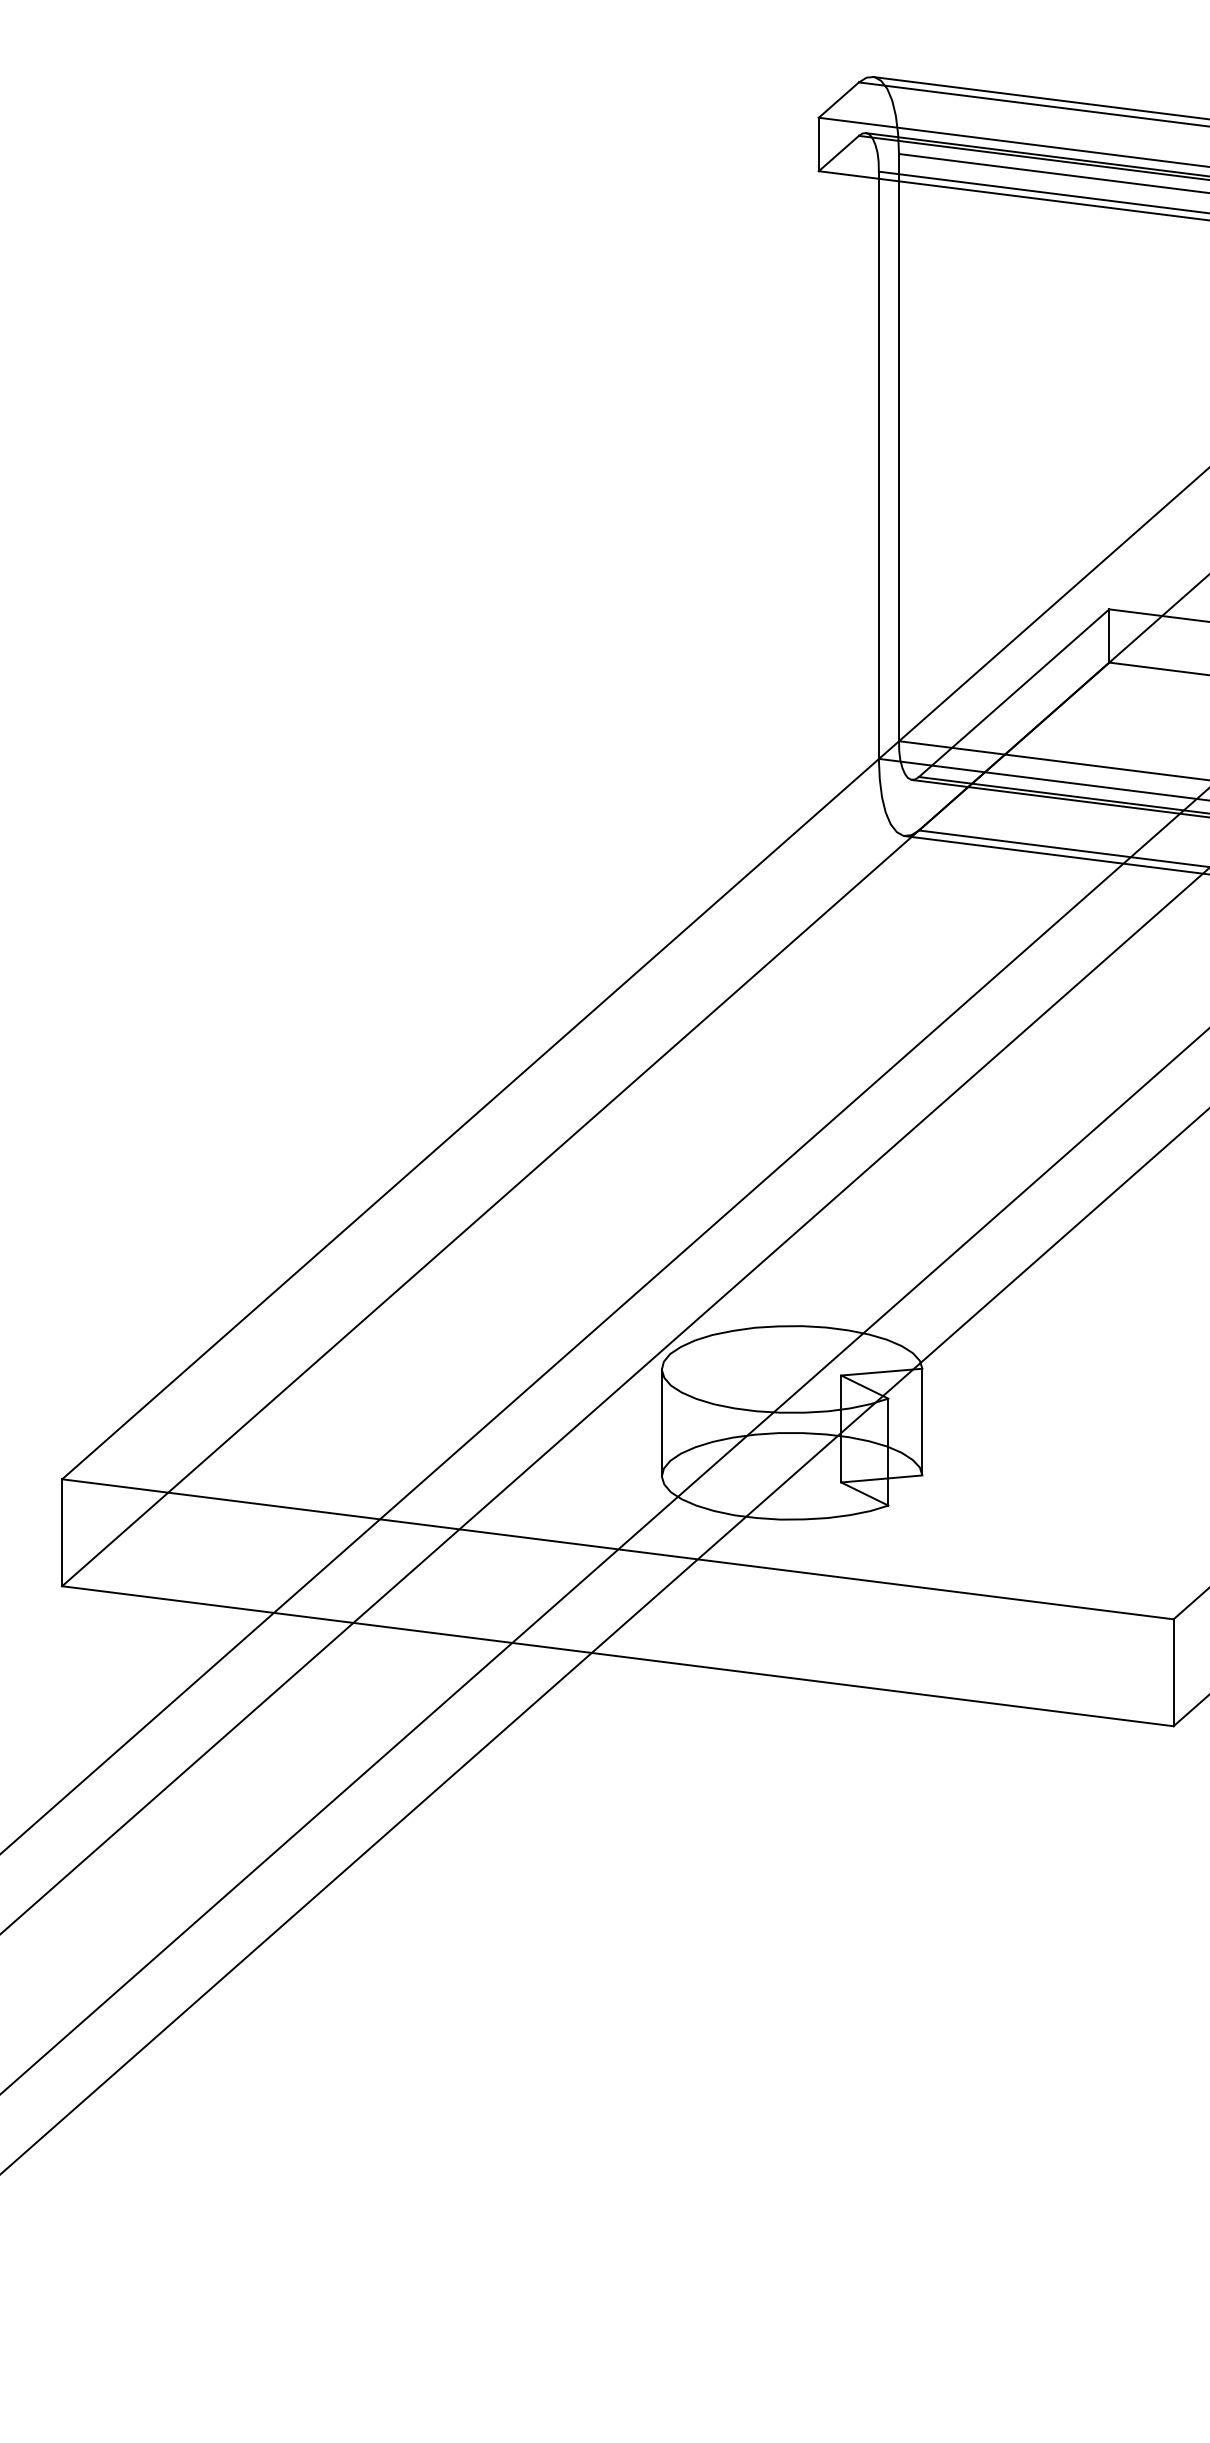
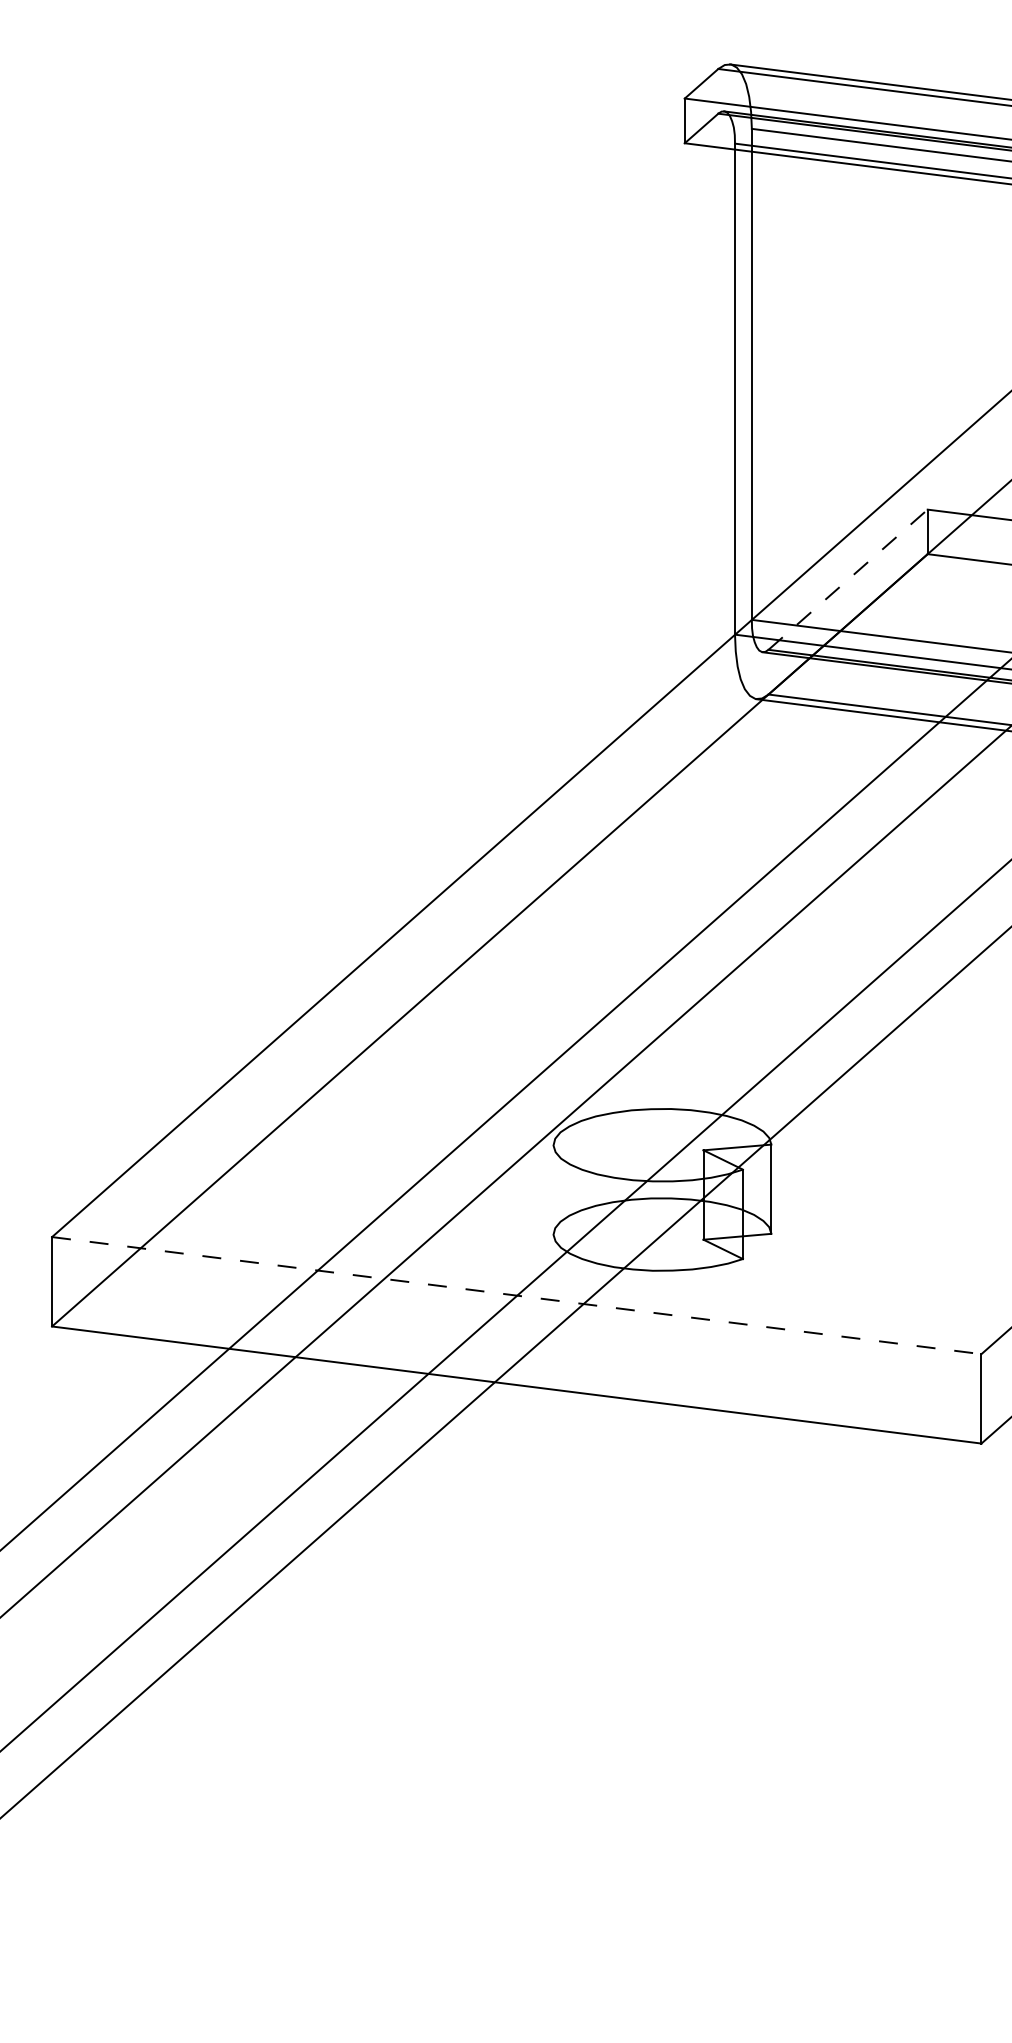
line: (1014, 693) -> (848, 579), solid -> dashed
line: (661, 1422) -> (553, 1189), removed
line: (618, 1549) -> (517, 1295), solid -> dashed

